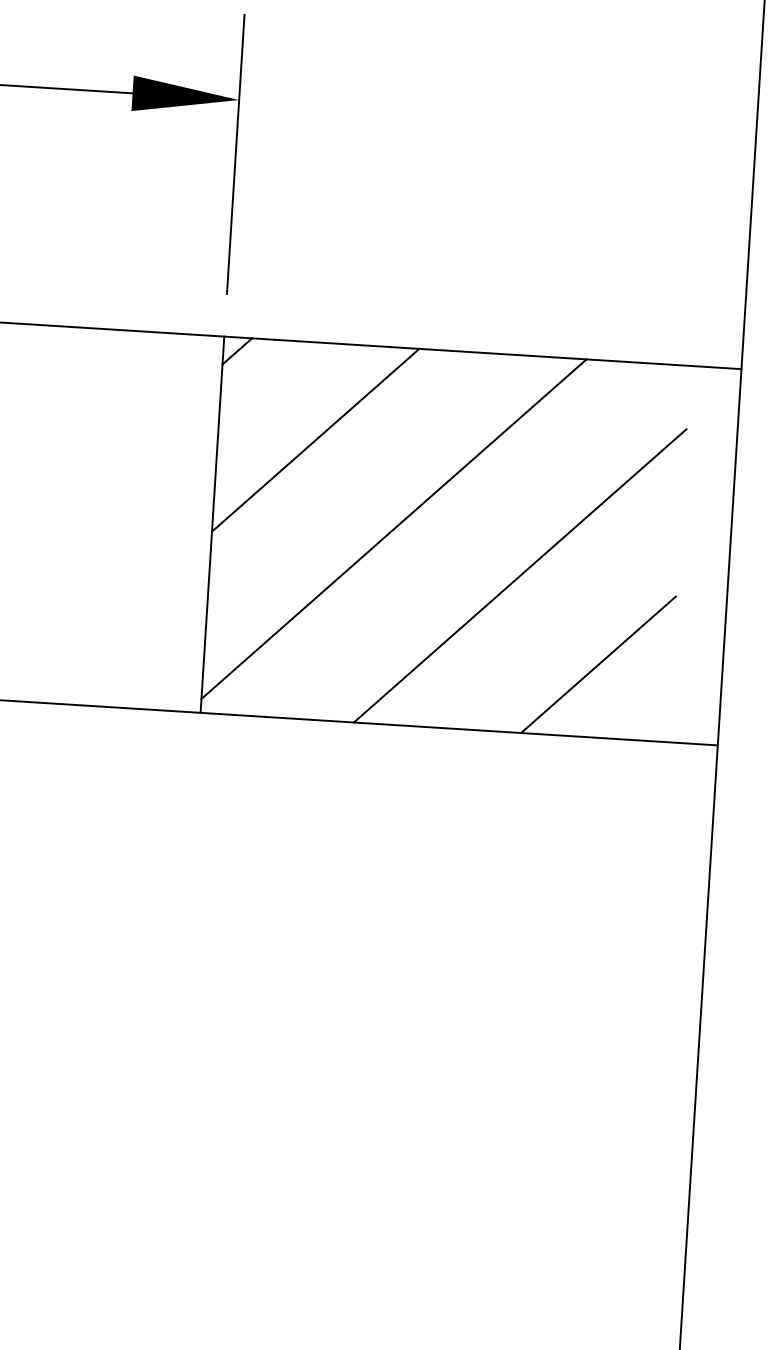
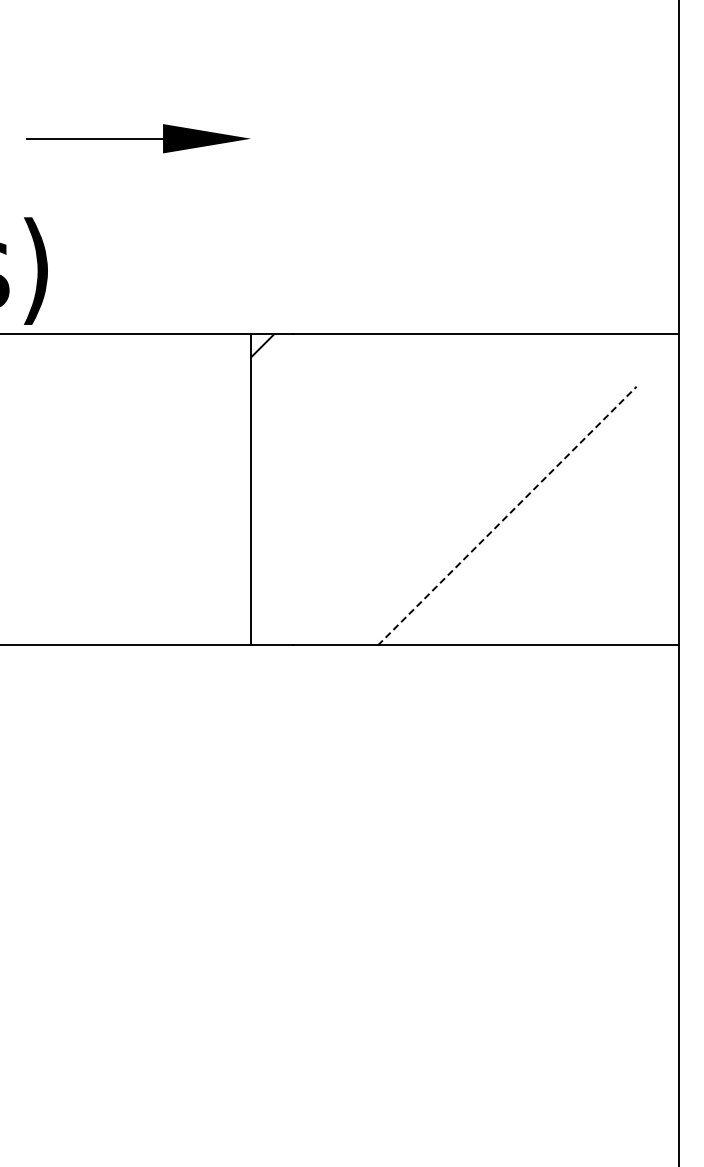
line: (236, 154) -> (251, 183), removed
line: (315, 439) -> (331, 414), removed
line: (393, 528) -> (400, 483), removed
line: (520, 576) -> (507, 516), solid -> dashed
line: (598, 665) -> (576, 585), removed

